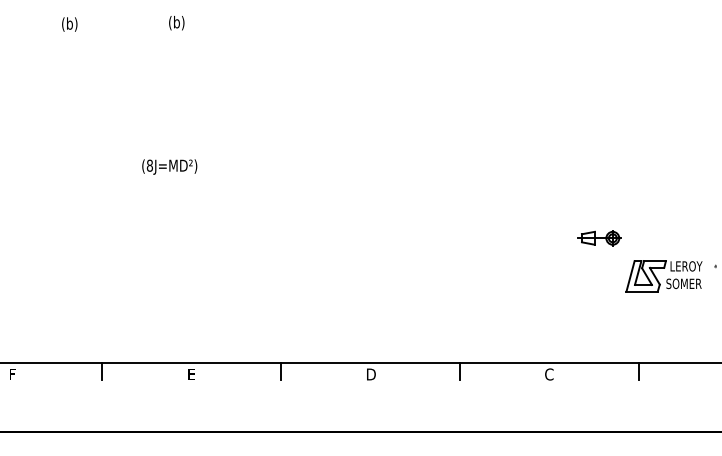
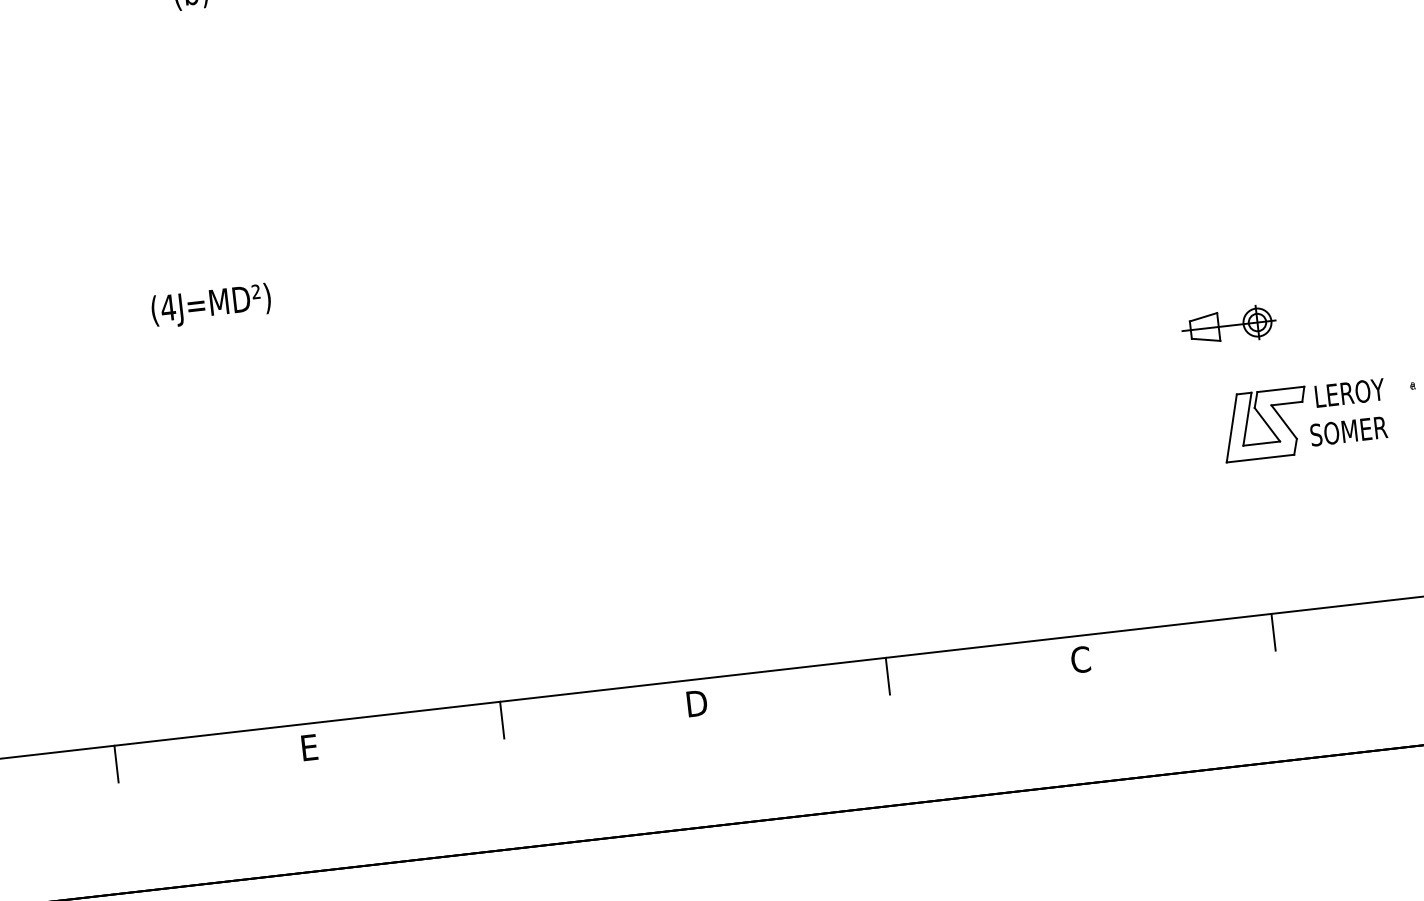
text: (149, 165) -> (167, 307), (8J=MD²) -> (4J=MD²)
part: (599, 238) -> (1228, 326), moved

